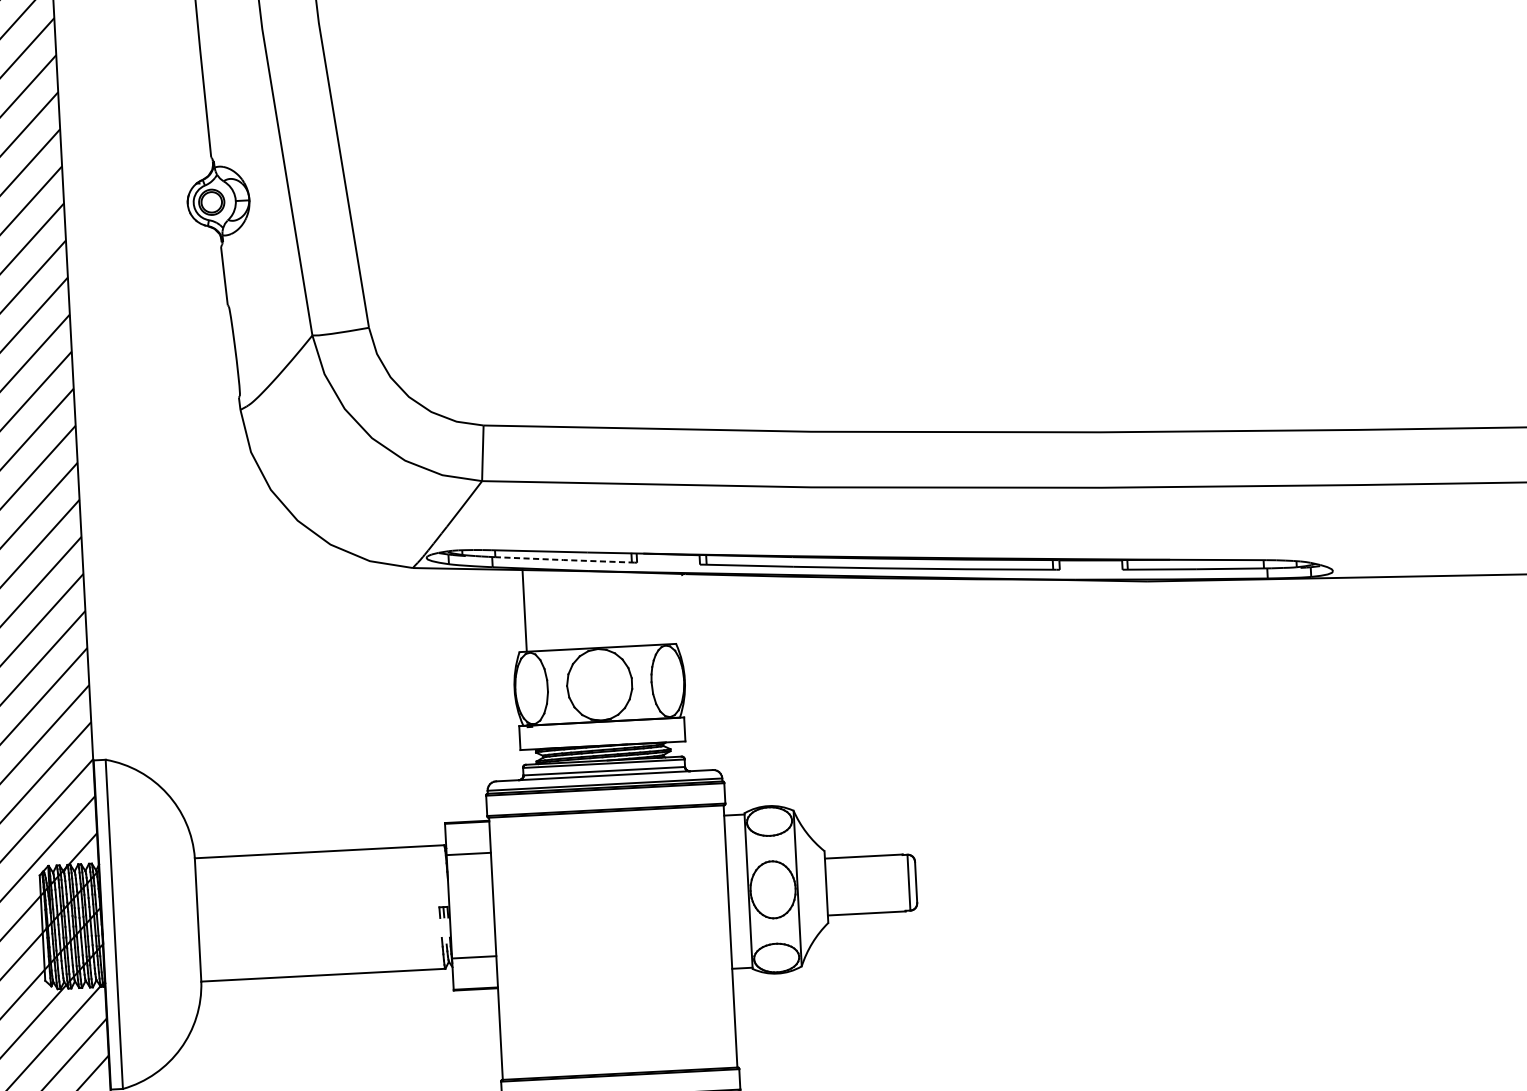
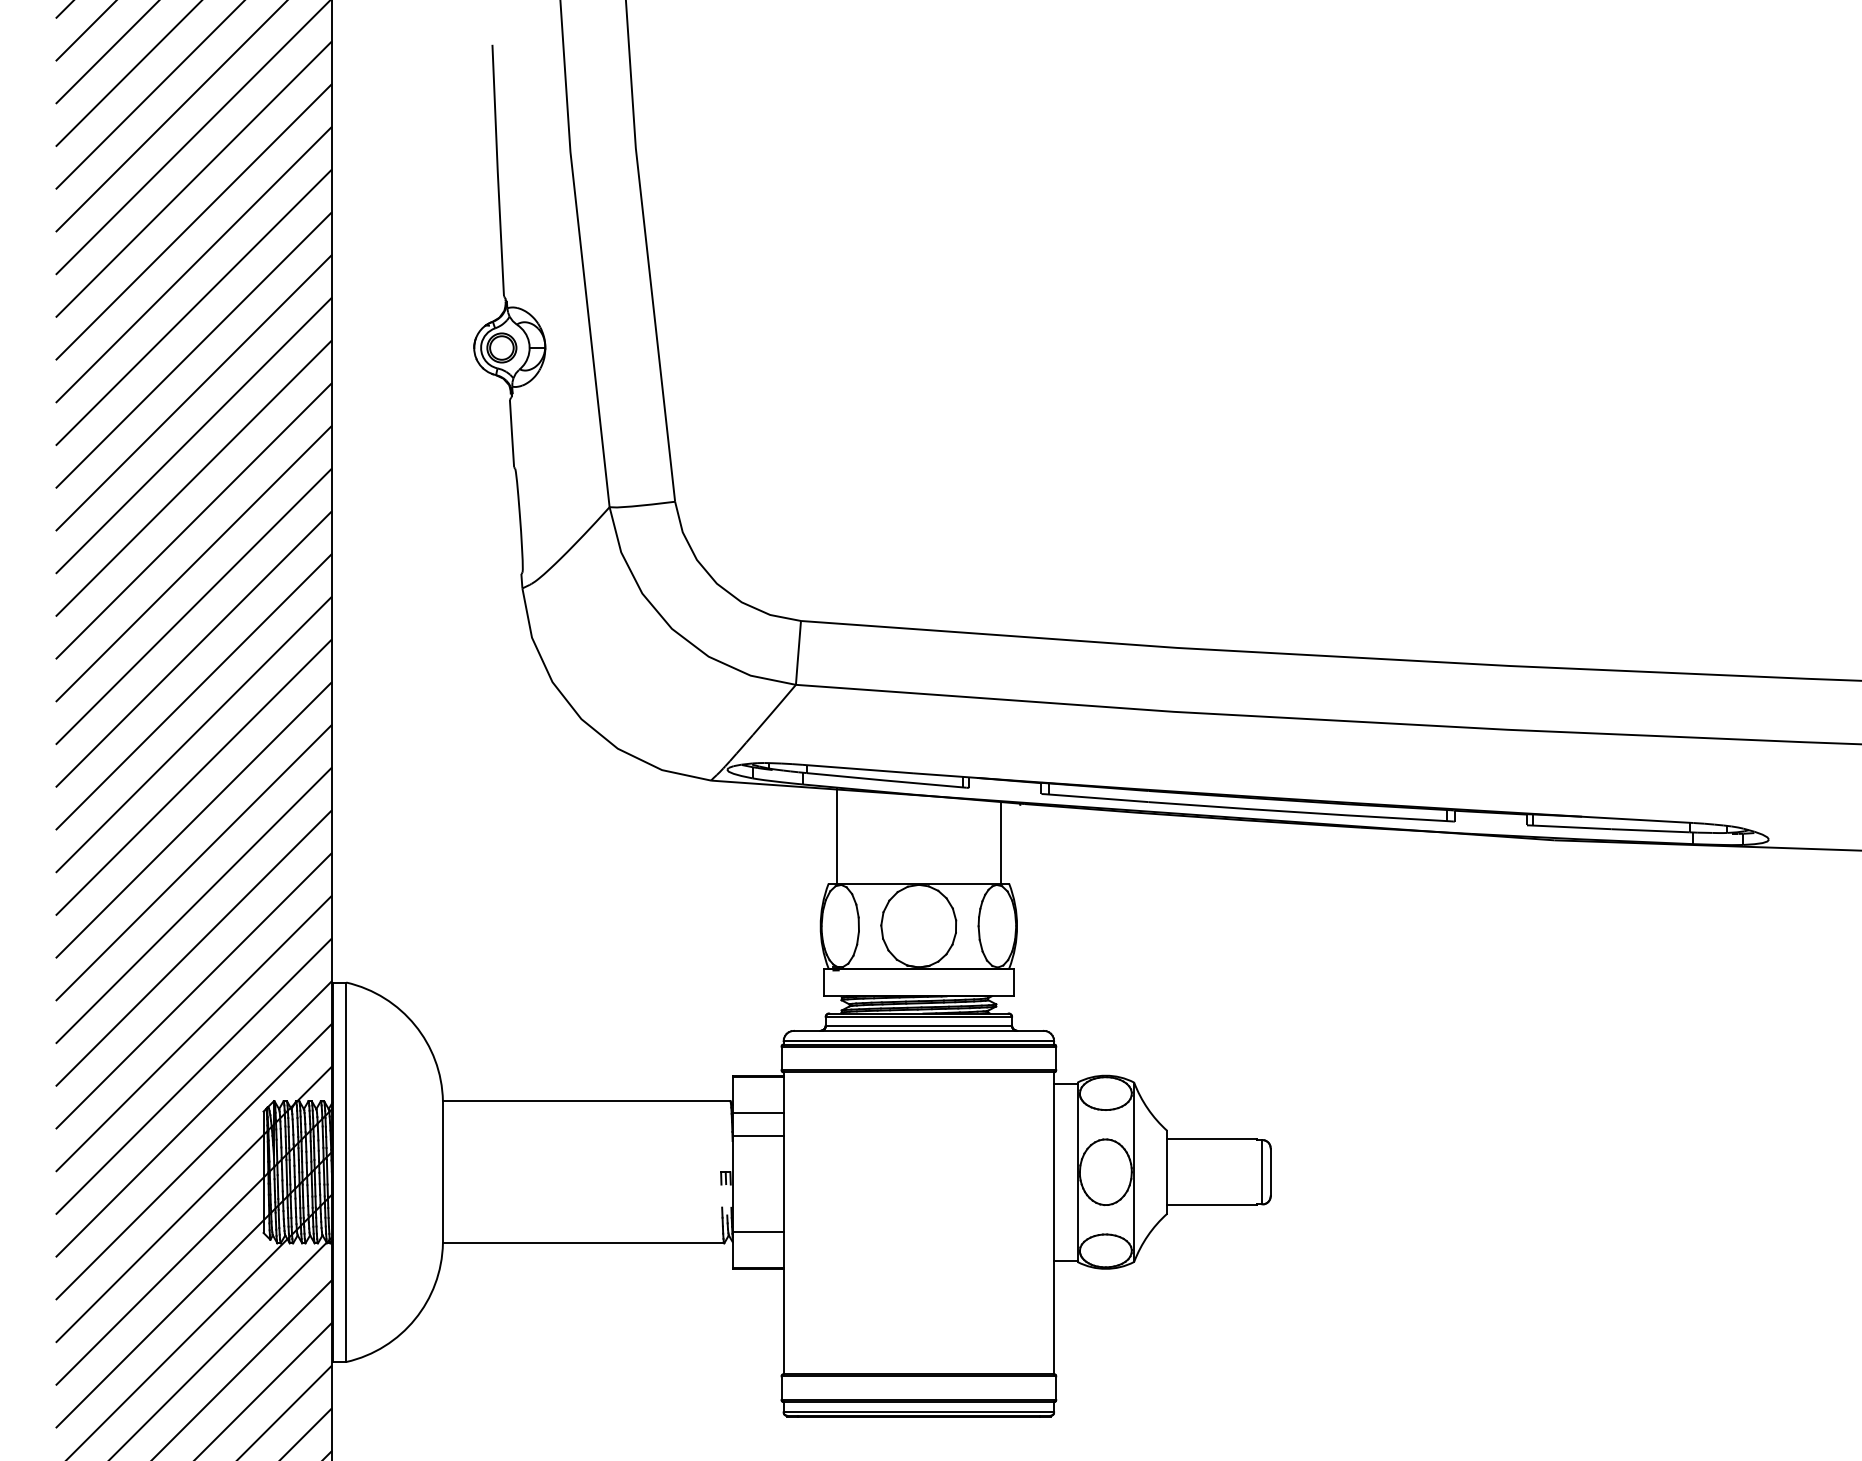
line: (564, 560) -> (885, 780), dashed -> solid
line: (666, 608) -> (1000, 842), added
line: (469, 874) -> (757, 1136), added

